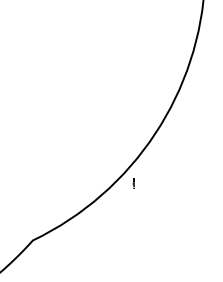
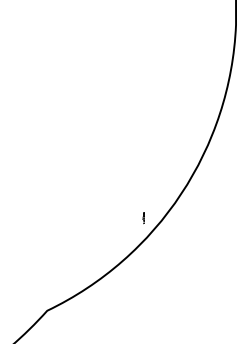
line: (133, 183) -> (143, 218), moved

